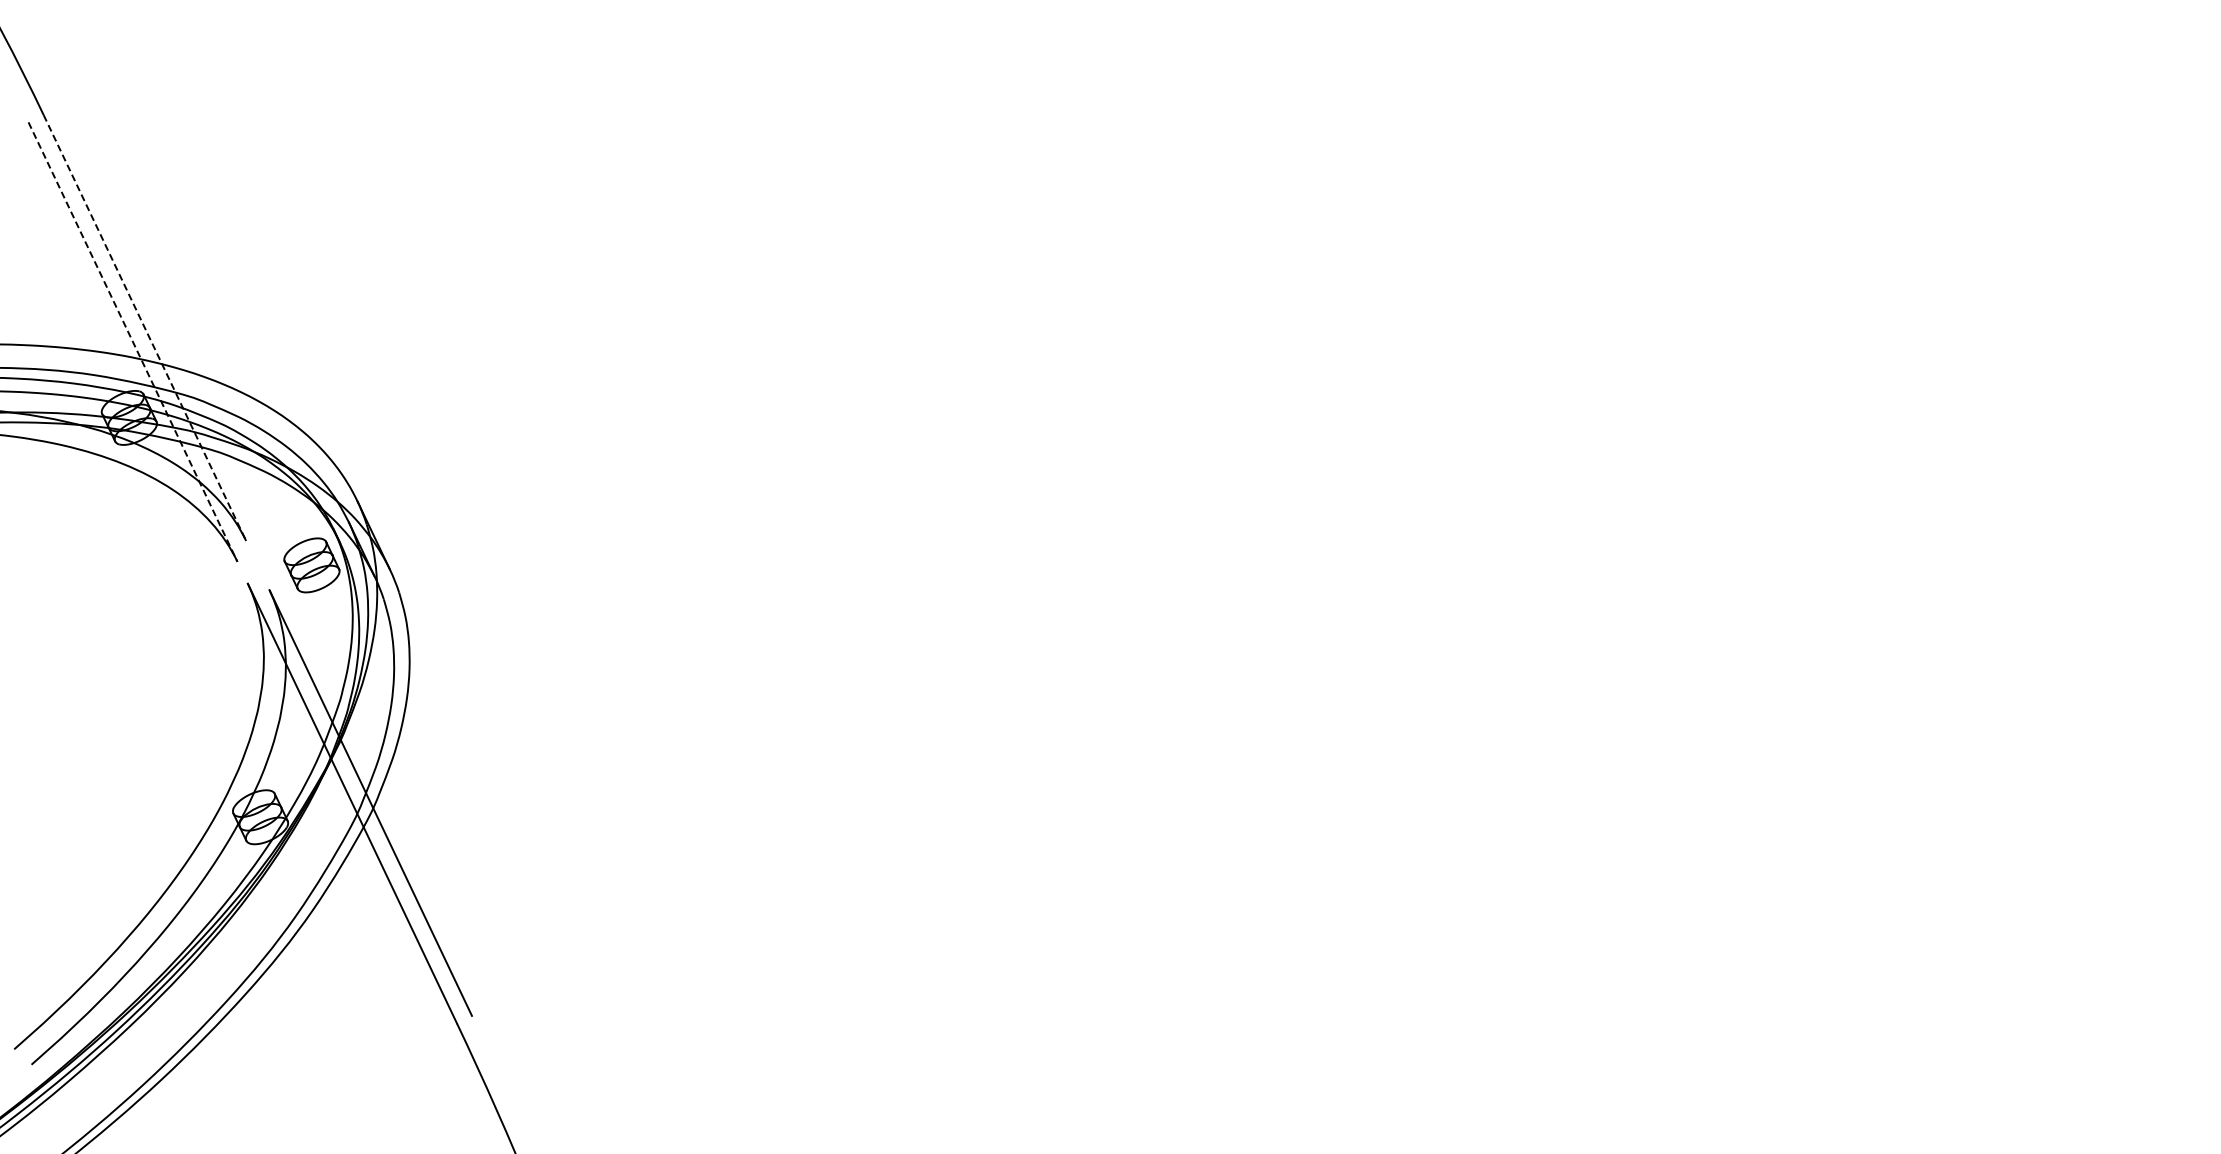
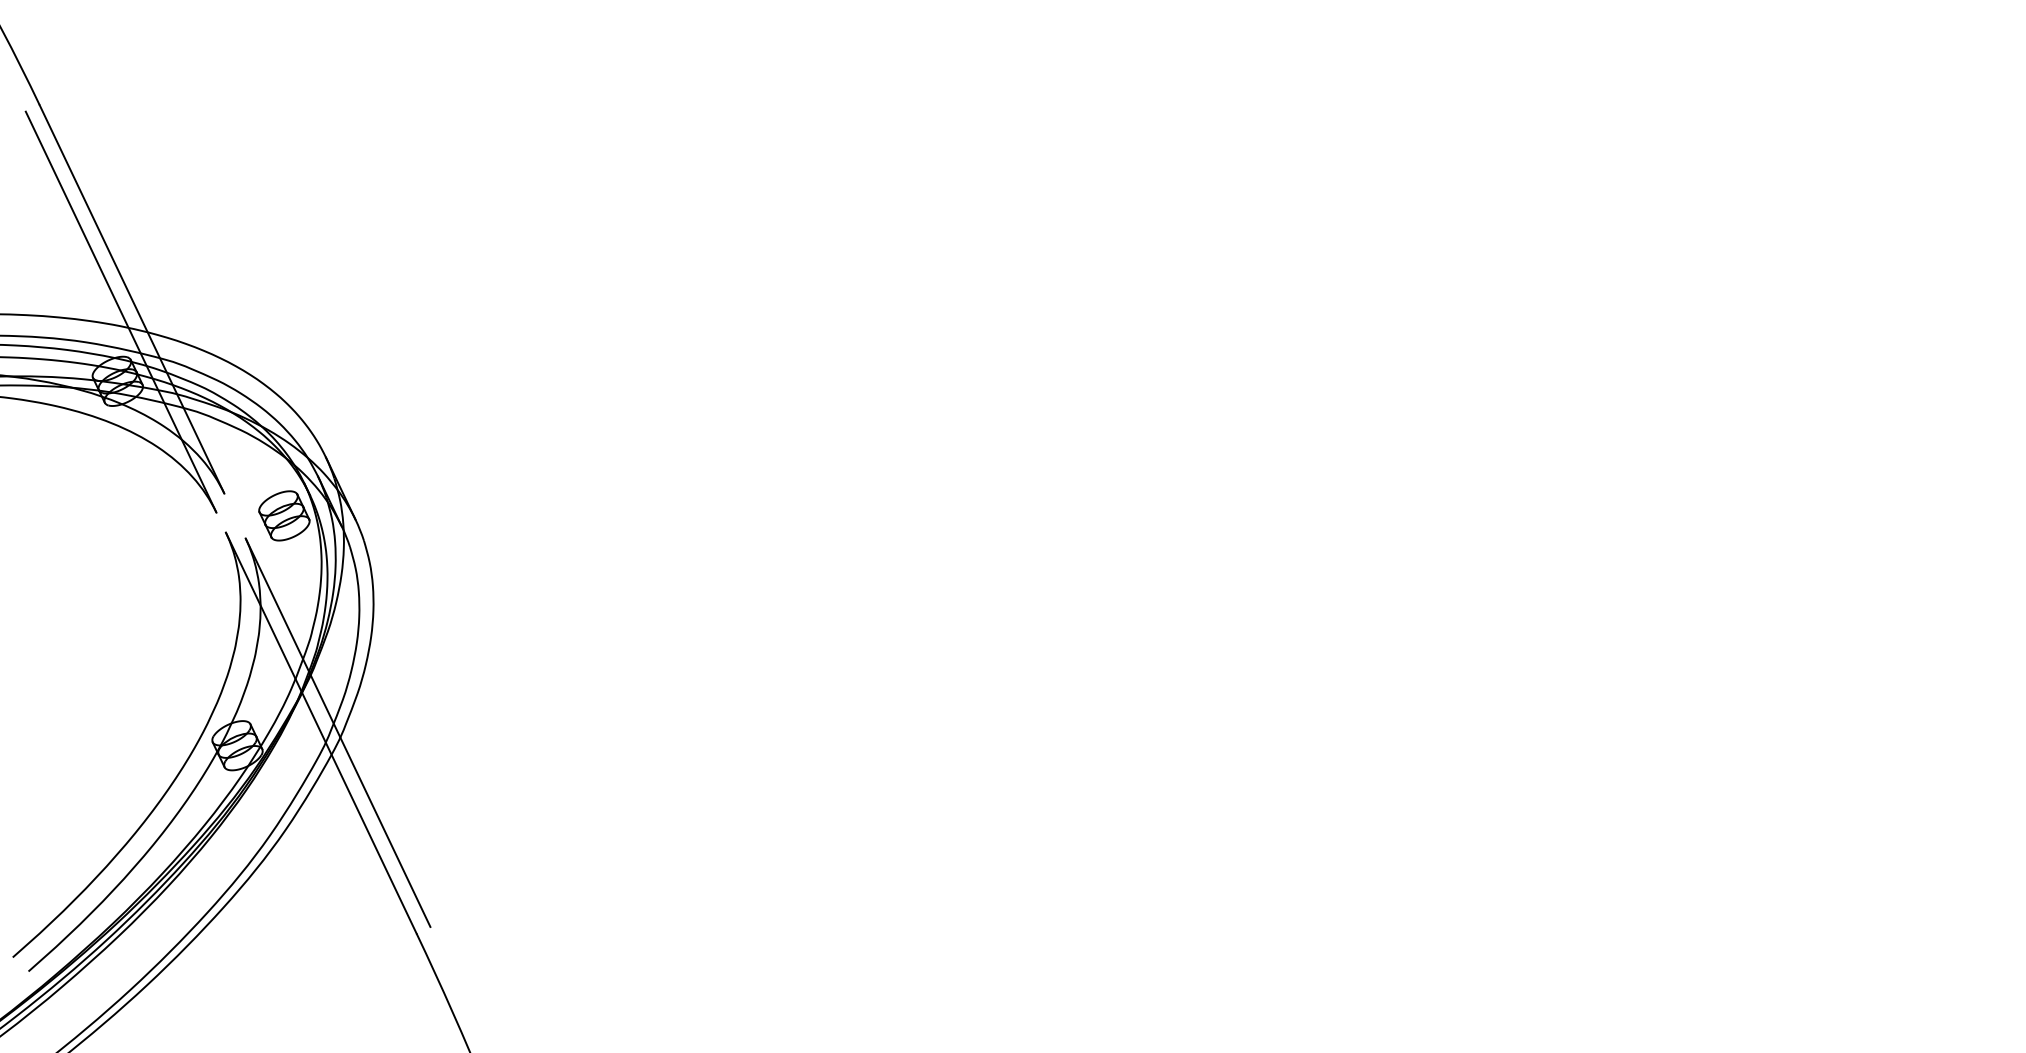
line: (144, 328) -> (131, 299), dashed -> solid
line: (133, 342) -> (121, 312), dashed -> solid

